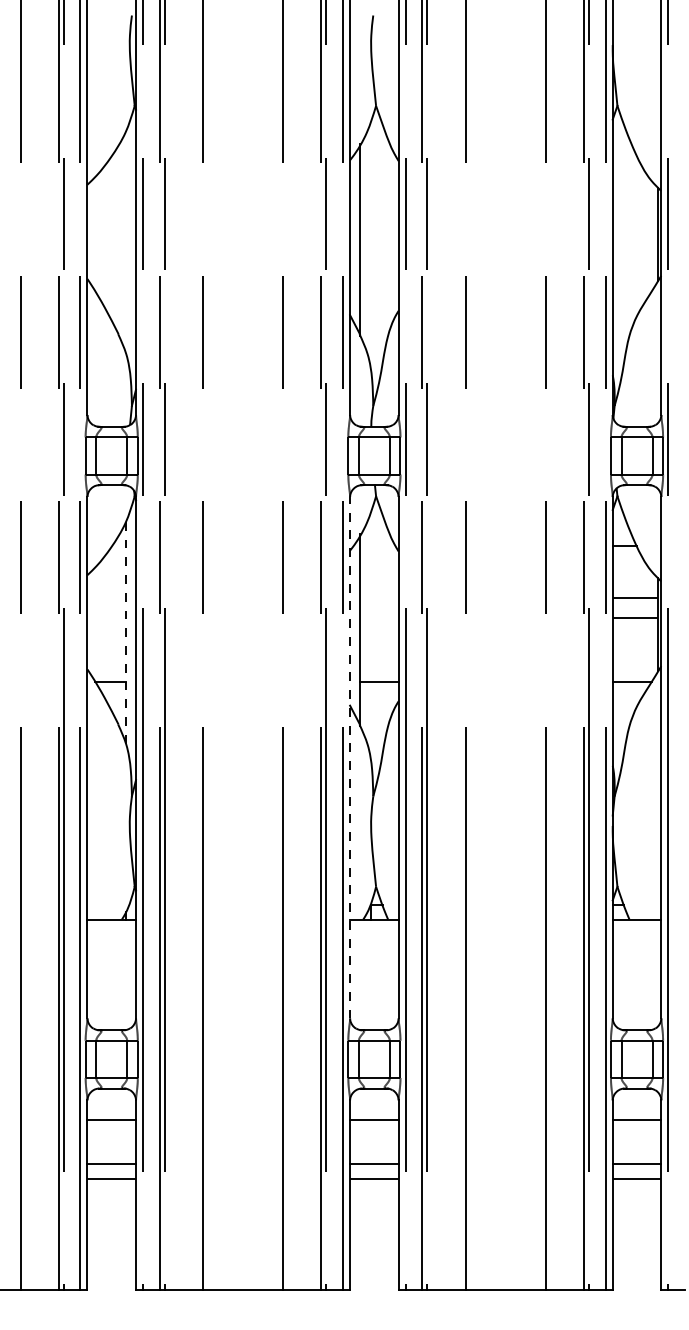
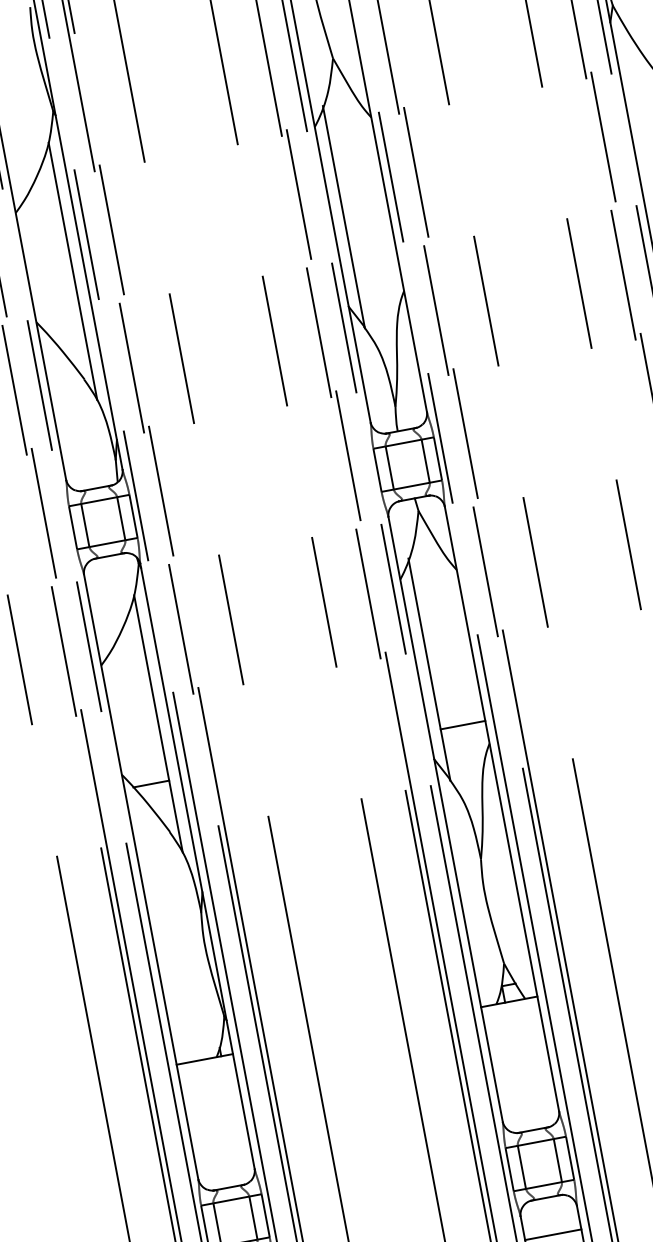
line: (125, 242) -> (72, 271), added
line: (125, 632) -> (157, 723), dashed -> solid
line: (350, 757) -> (446, 819), dashed -> solid

